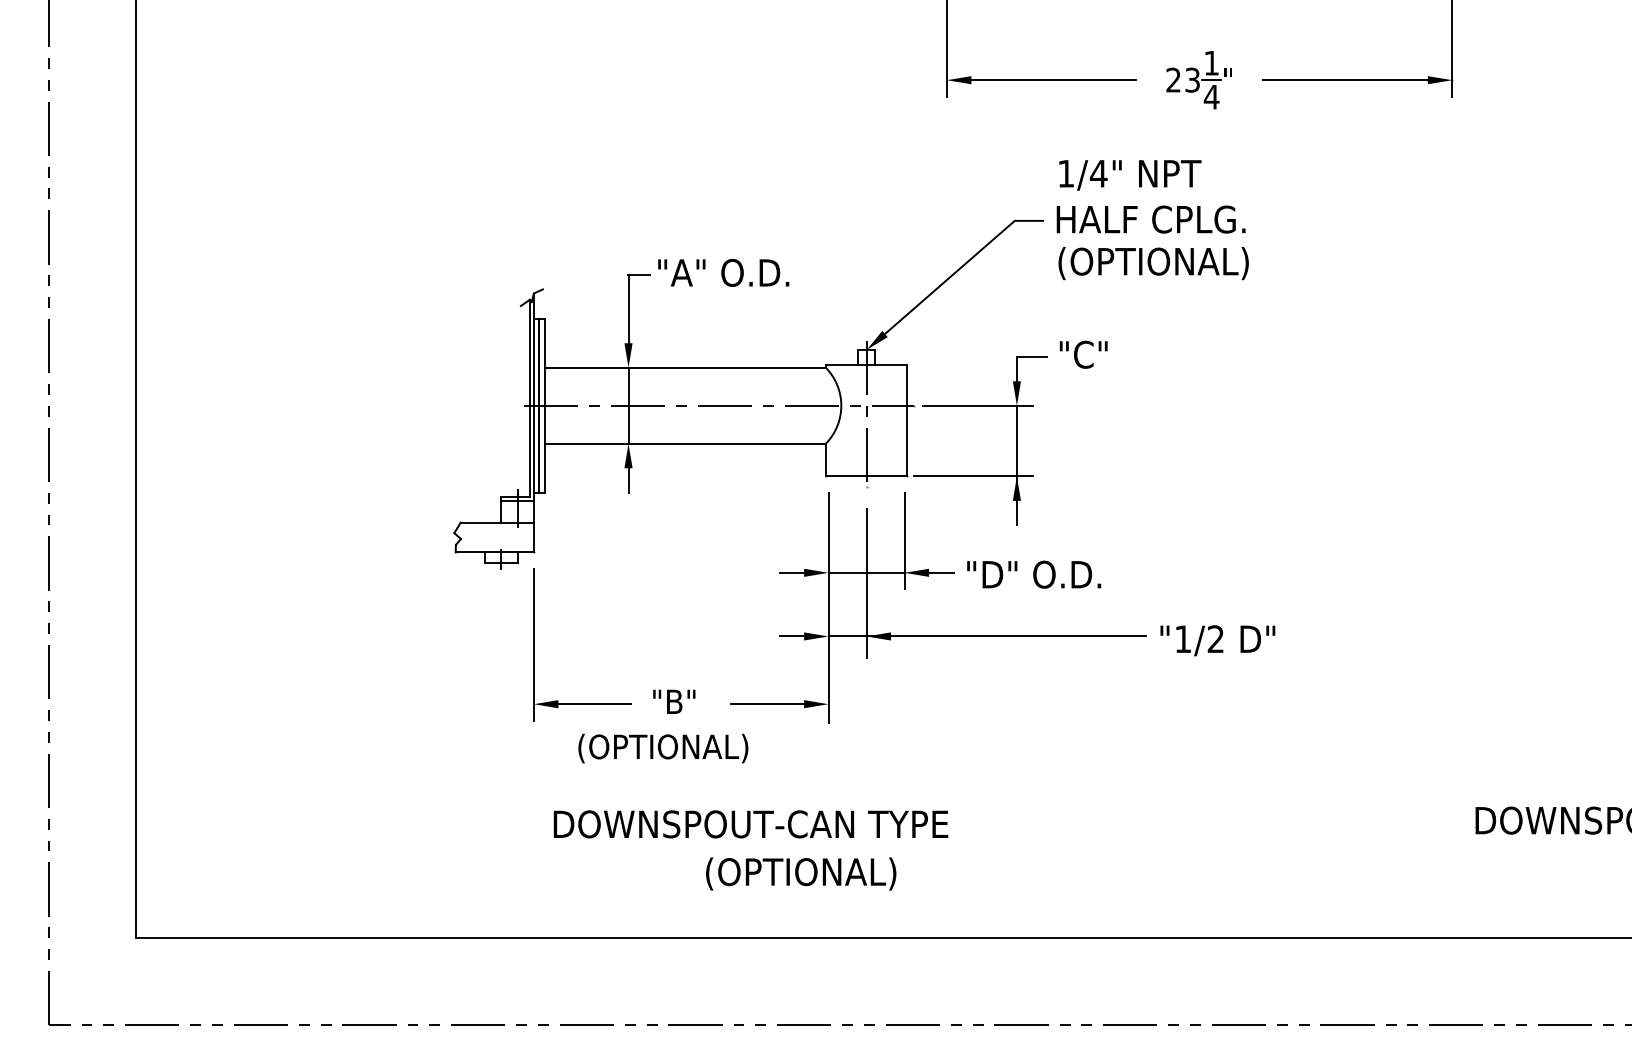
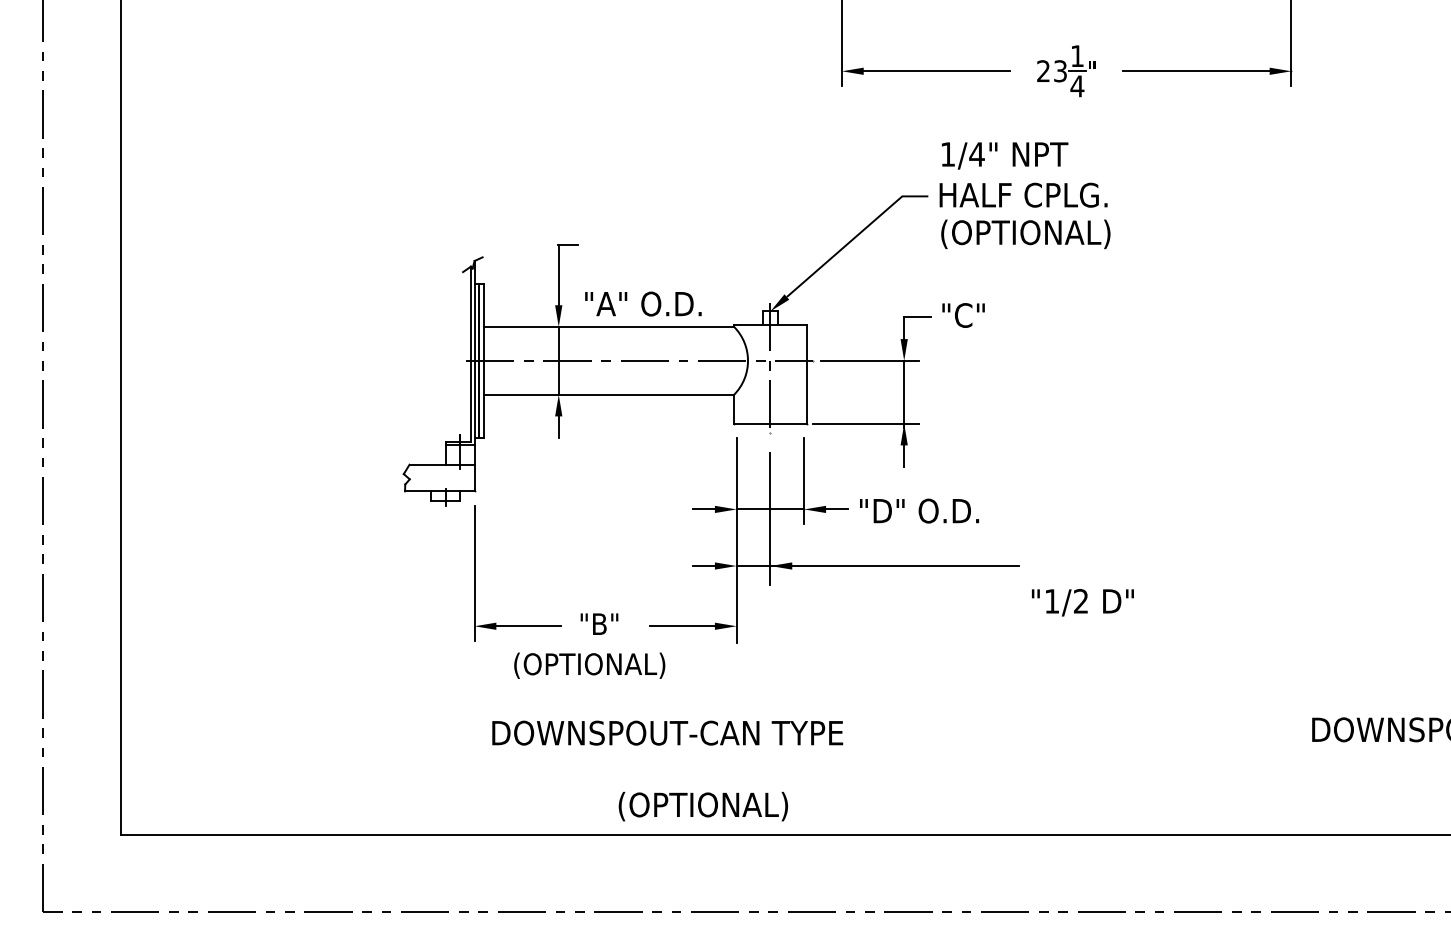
text: (723, 272) -> (643, 303), moved
text: (1217, 640) -> (1082, 602), moved
text: (801, 873) -> (703, 806), moved

